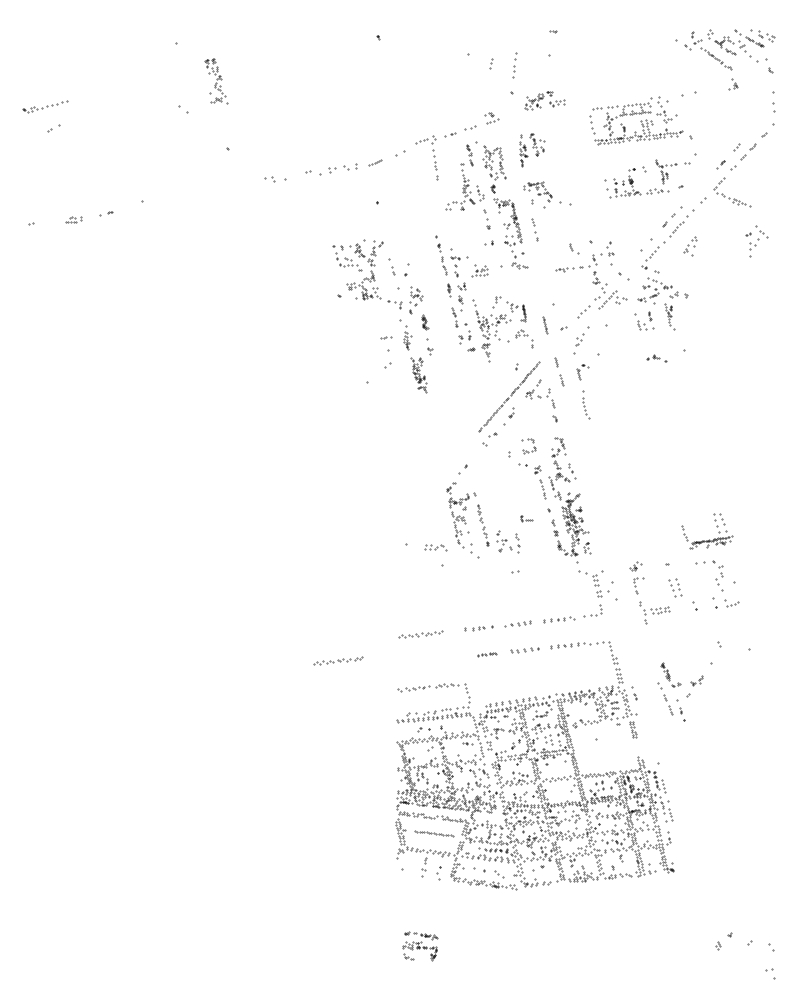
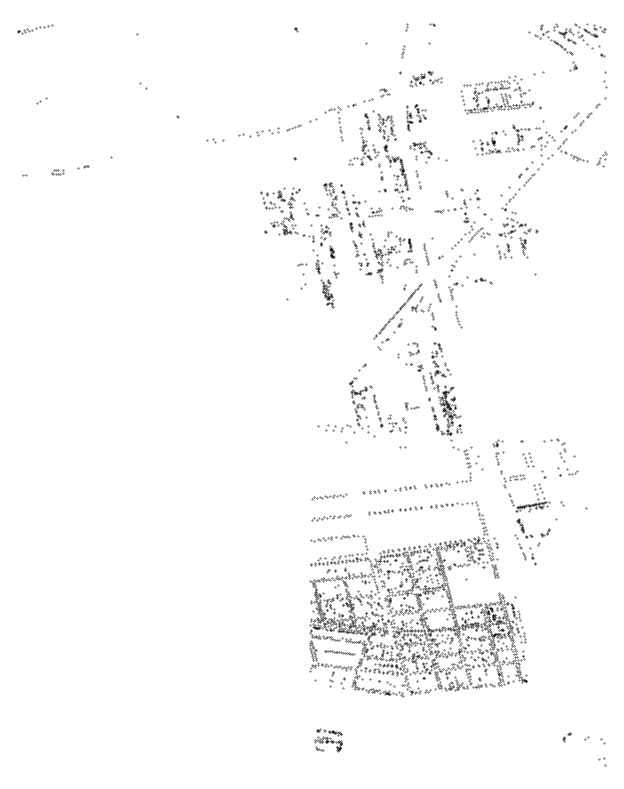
part: (491, 63) -> (407, 27), moved
part: (515, 65) -> (403, 51), size x0.62
part: (216, 81) -> (332, 200), moved
part: (45, 106) -> (35, 28), moved
part: (375, 162) -> (293, 127), size x1.43
part: (756, 241) -> (546, 143), moved
part: (690, 246) -> (601, 159), moved
part: (545, 324) -> (426, 254), size x1.67
part: (656, 358) -> (482, 280), moved
part: (583, 372) -> (456, 291), size x1.43
part: (526, 518) -> (411, 405), size x1.43
part: (709, 539) -> (530, 504), moved
part: (435, 547) -> (340, 428), size x1.67
part: (486, 654) -> (380, 512), size x1.67
part: (338, 660) -> (331, 516), moved
part: (724, 941) -> (566, 736), size x0.62

